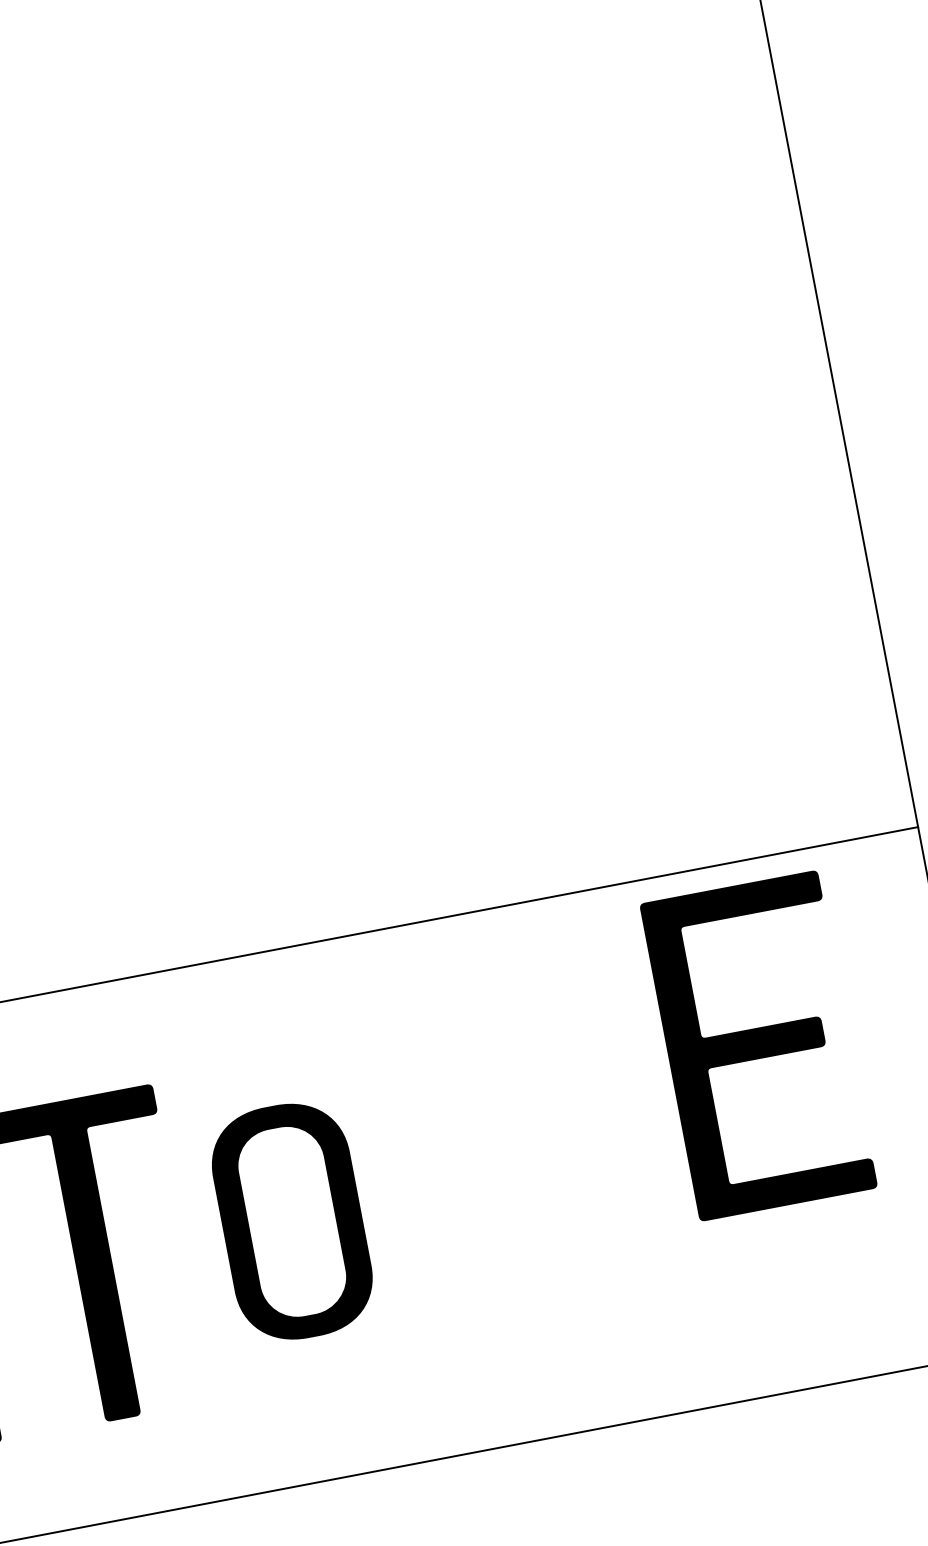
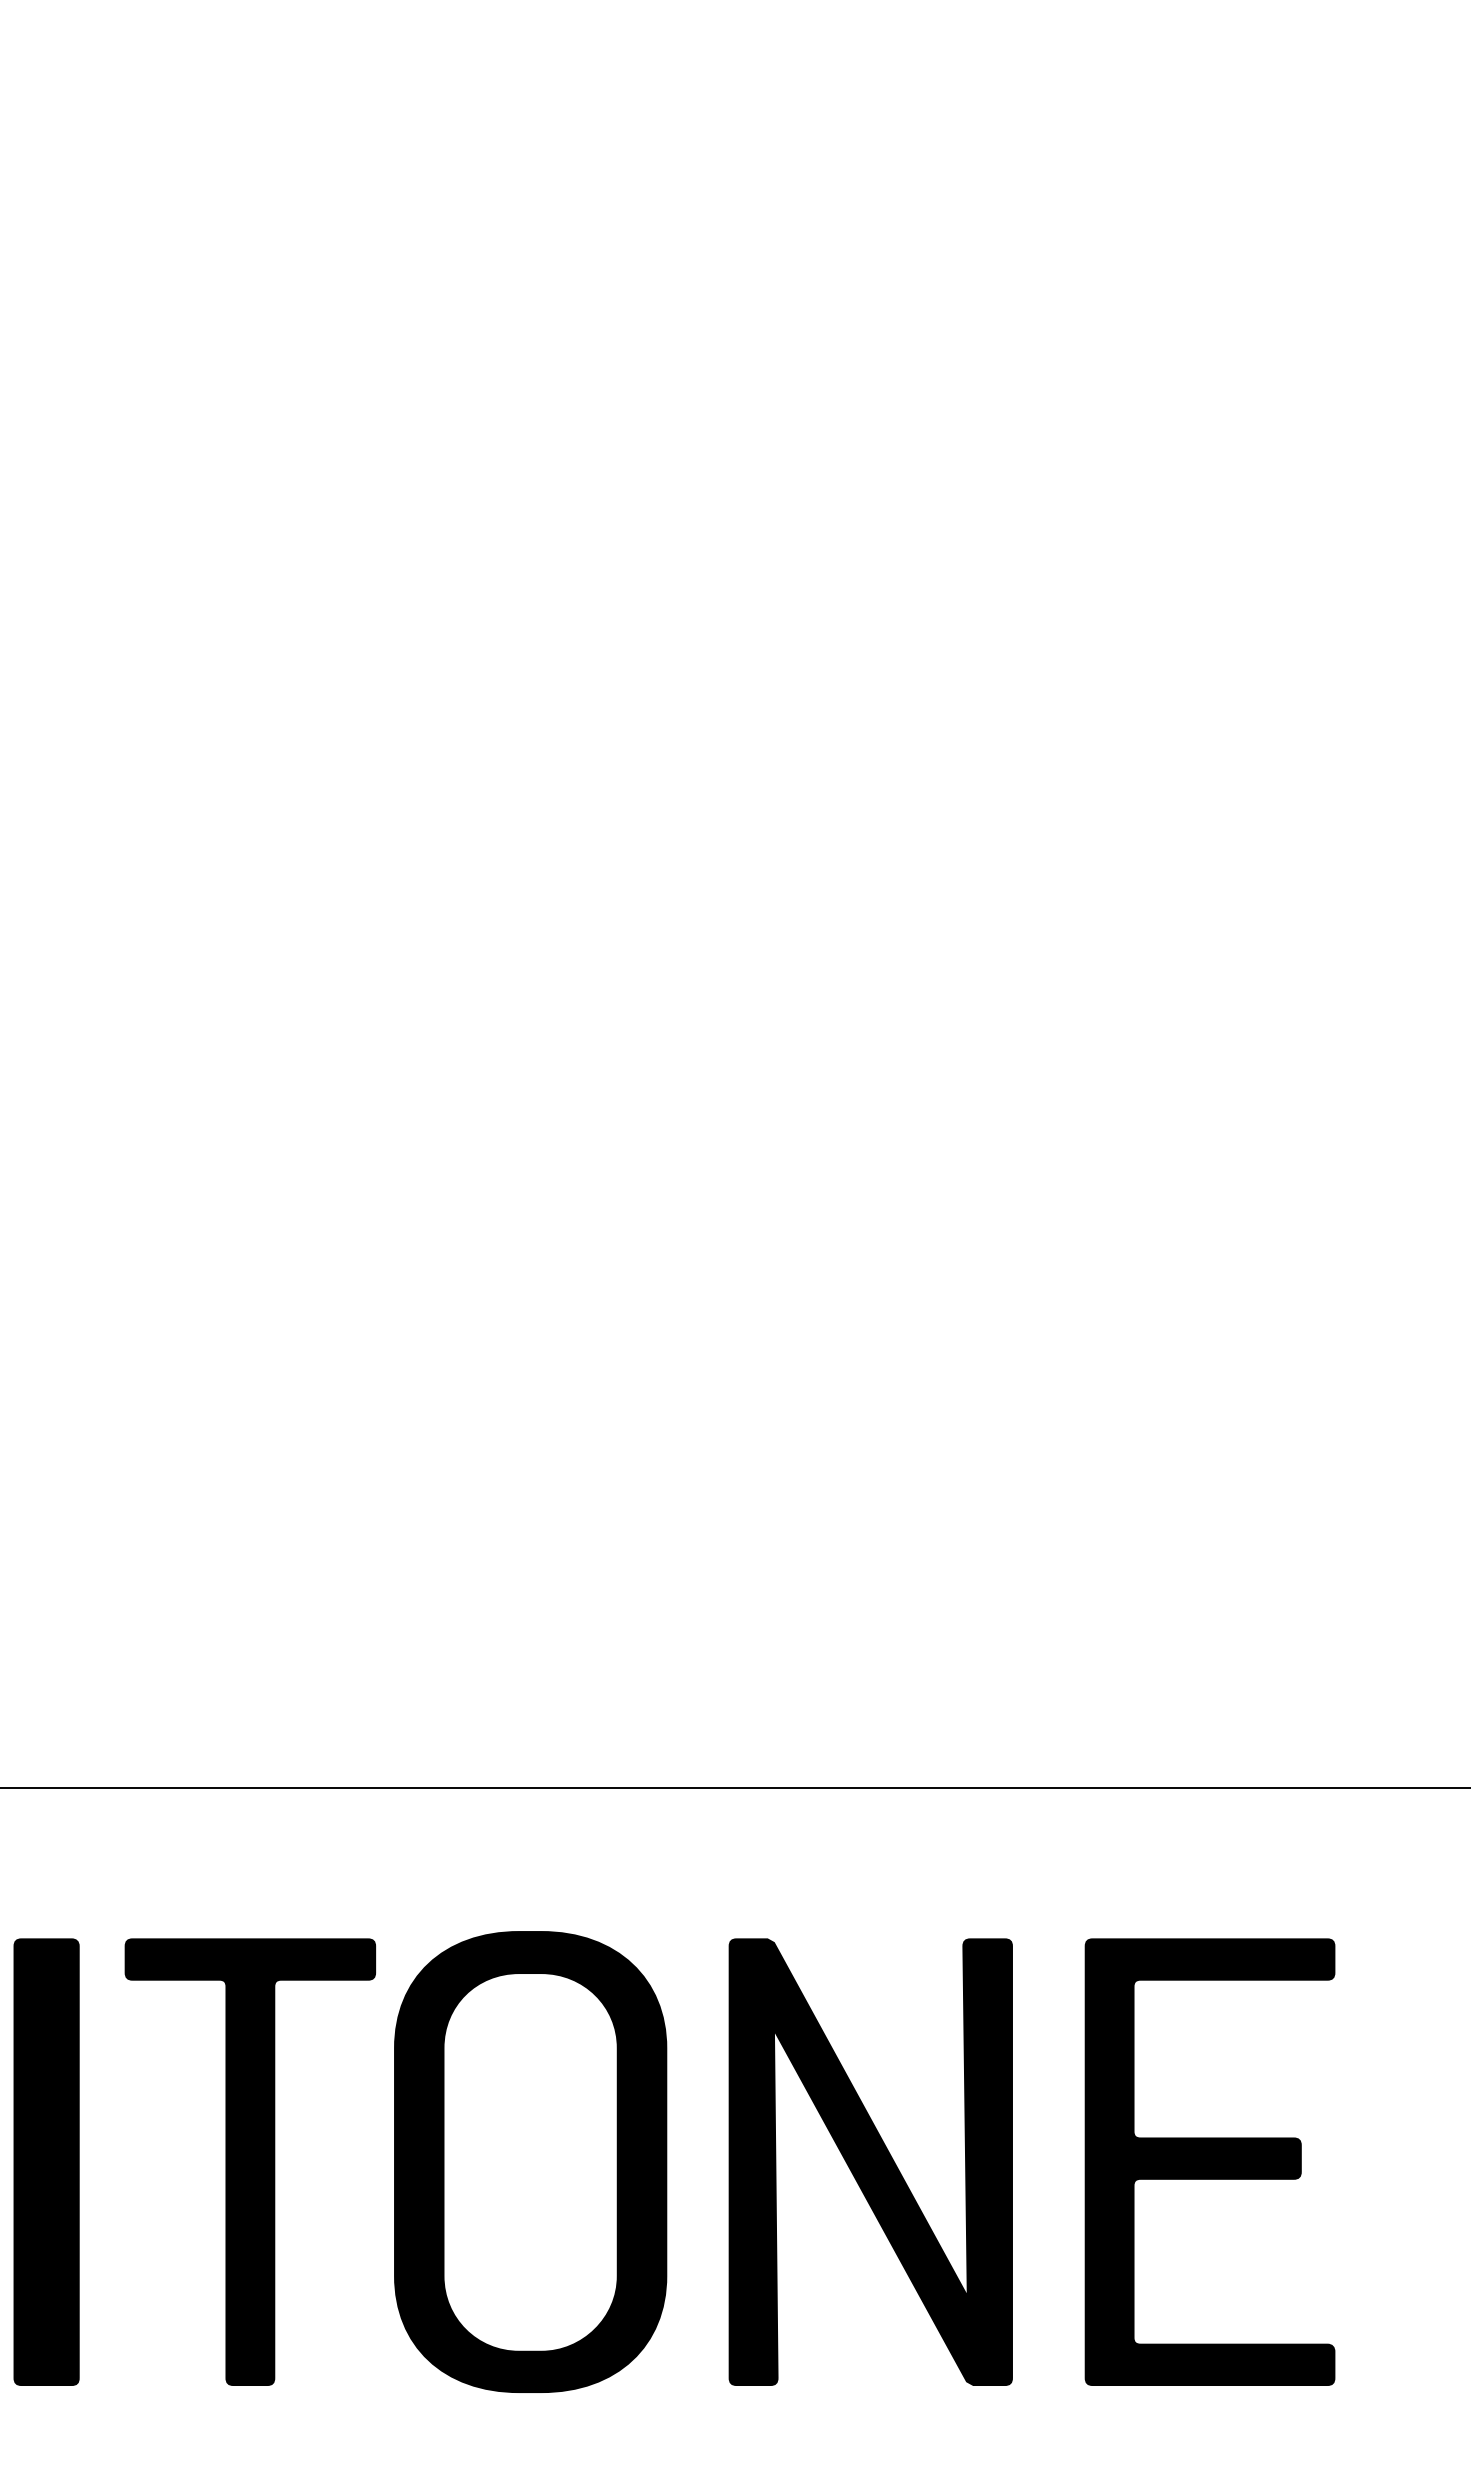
part: (758, 1045) -> (1209, 2161), moved
part: (533, 1175) -> (870, 2161), added
part: (292, 1221) -> (530, 2161), size x1.43

